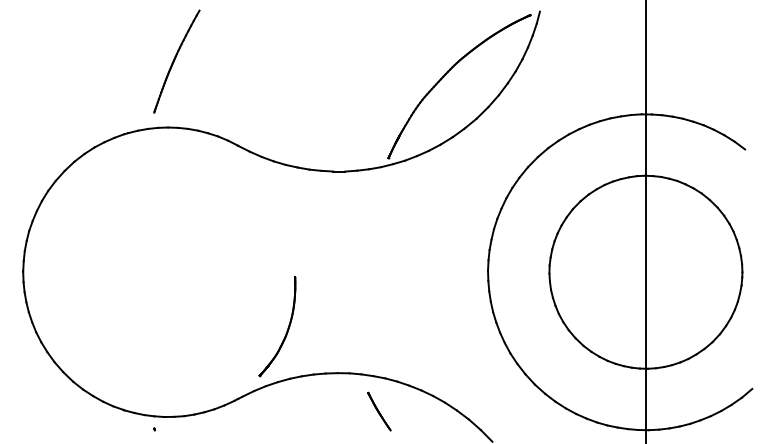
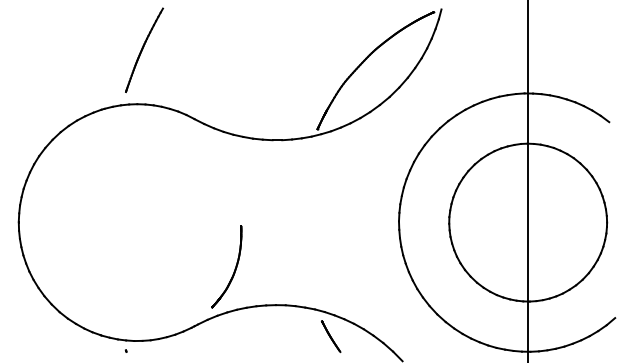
line: (379, 411) -> (331, 336), moved

